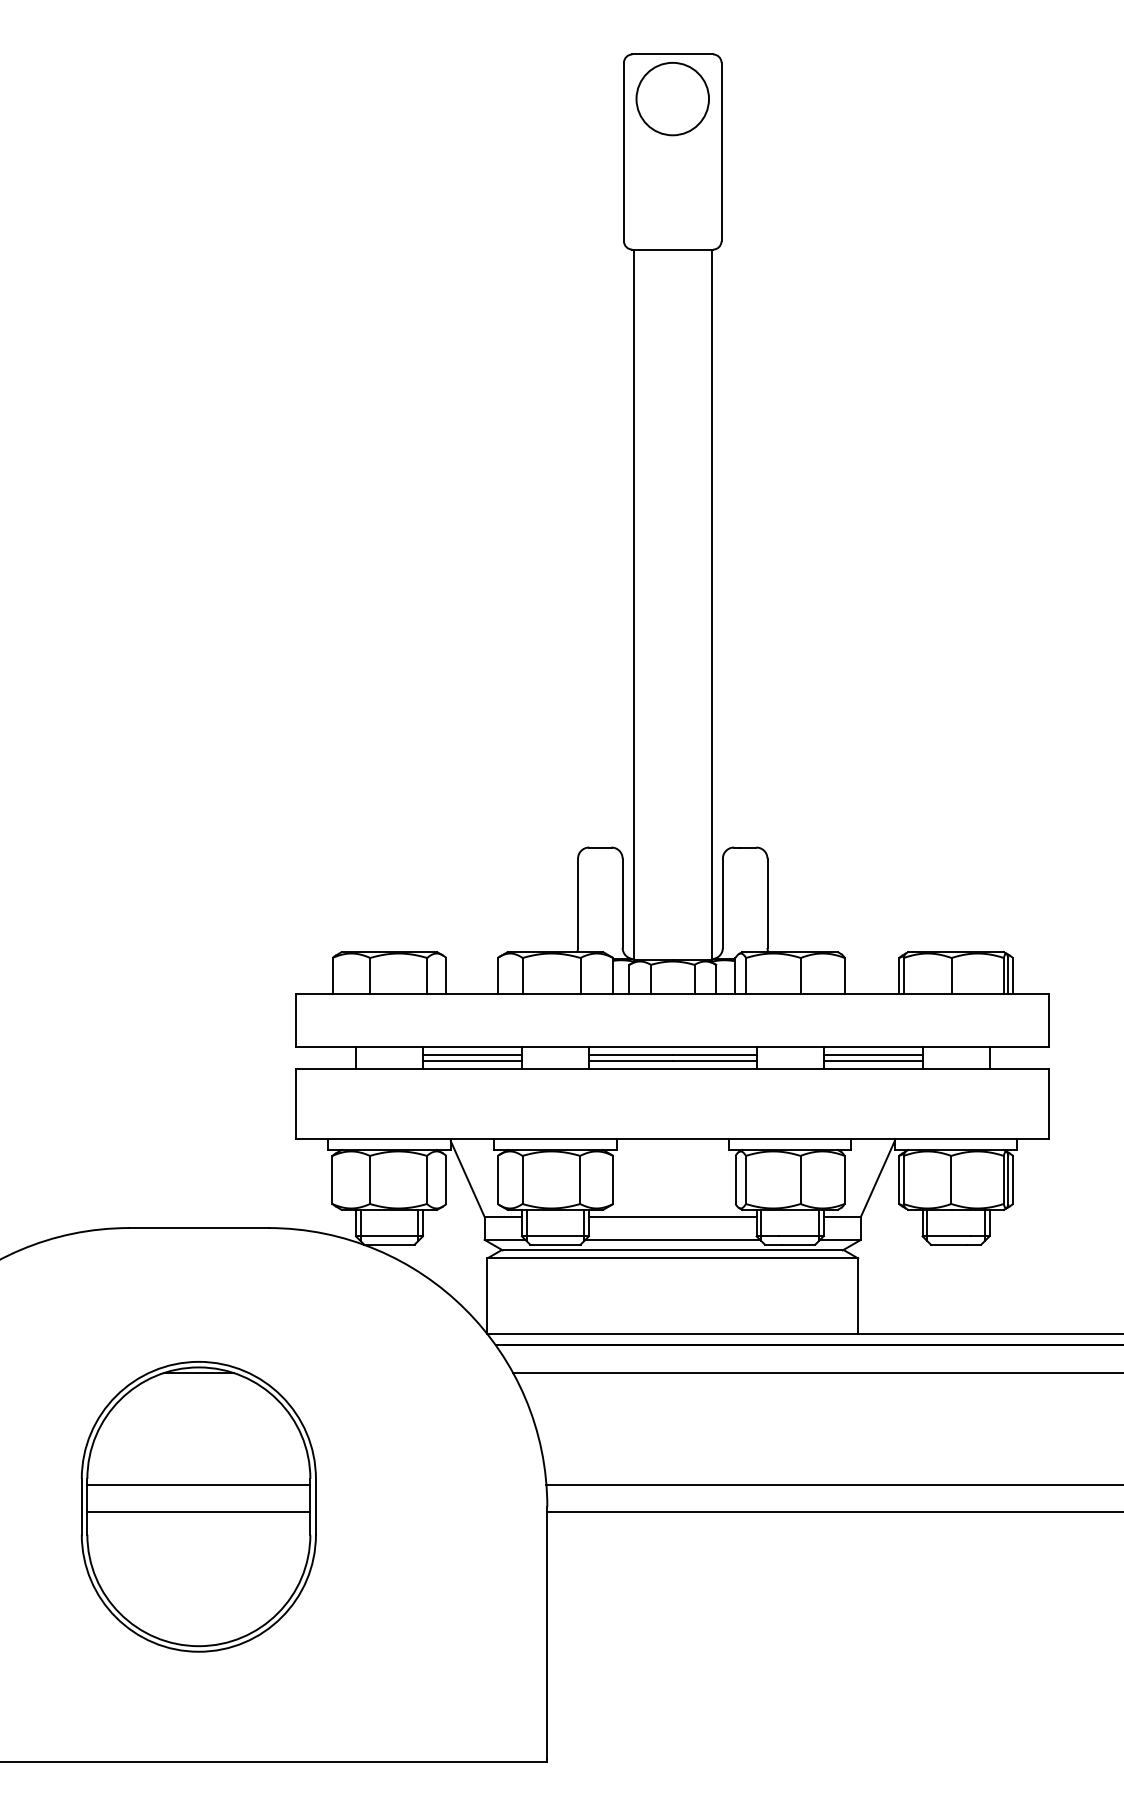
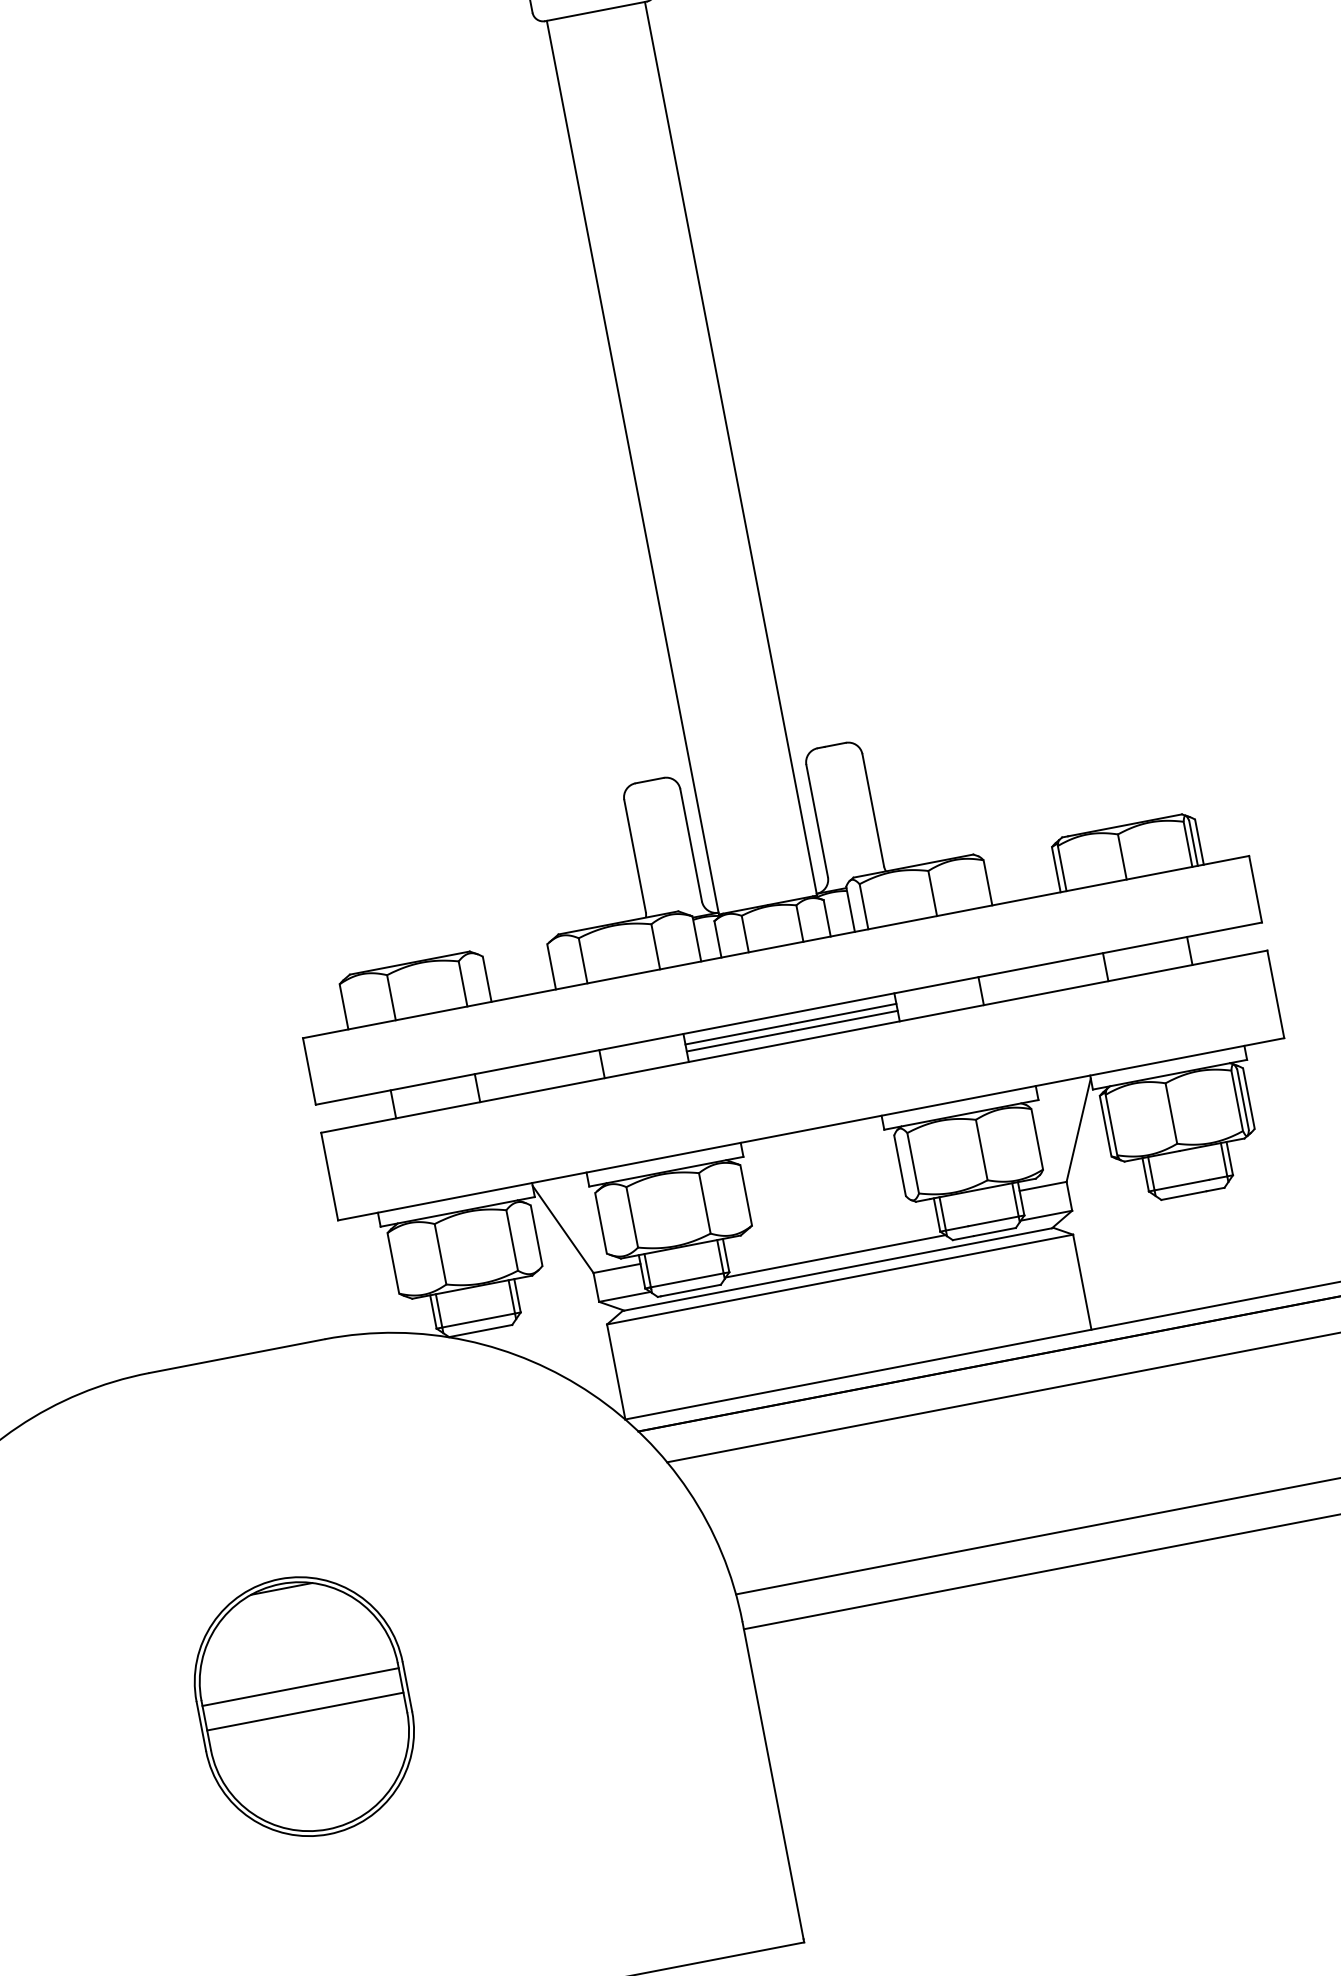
line: (471, 1055) -> (537, 1073), removed
line: (872, 1055) -> (1042, 976), removed
line: (471, 1060) -> (539, 1079), removed
line: (872, 1060) -> (1043, 982), removed
line: (672, 1216) -> (829, 1226), removed
part: (198, 1506) -> (303, 1706), size x0.7

